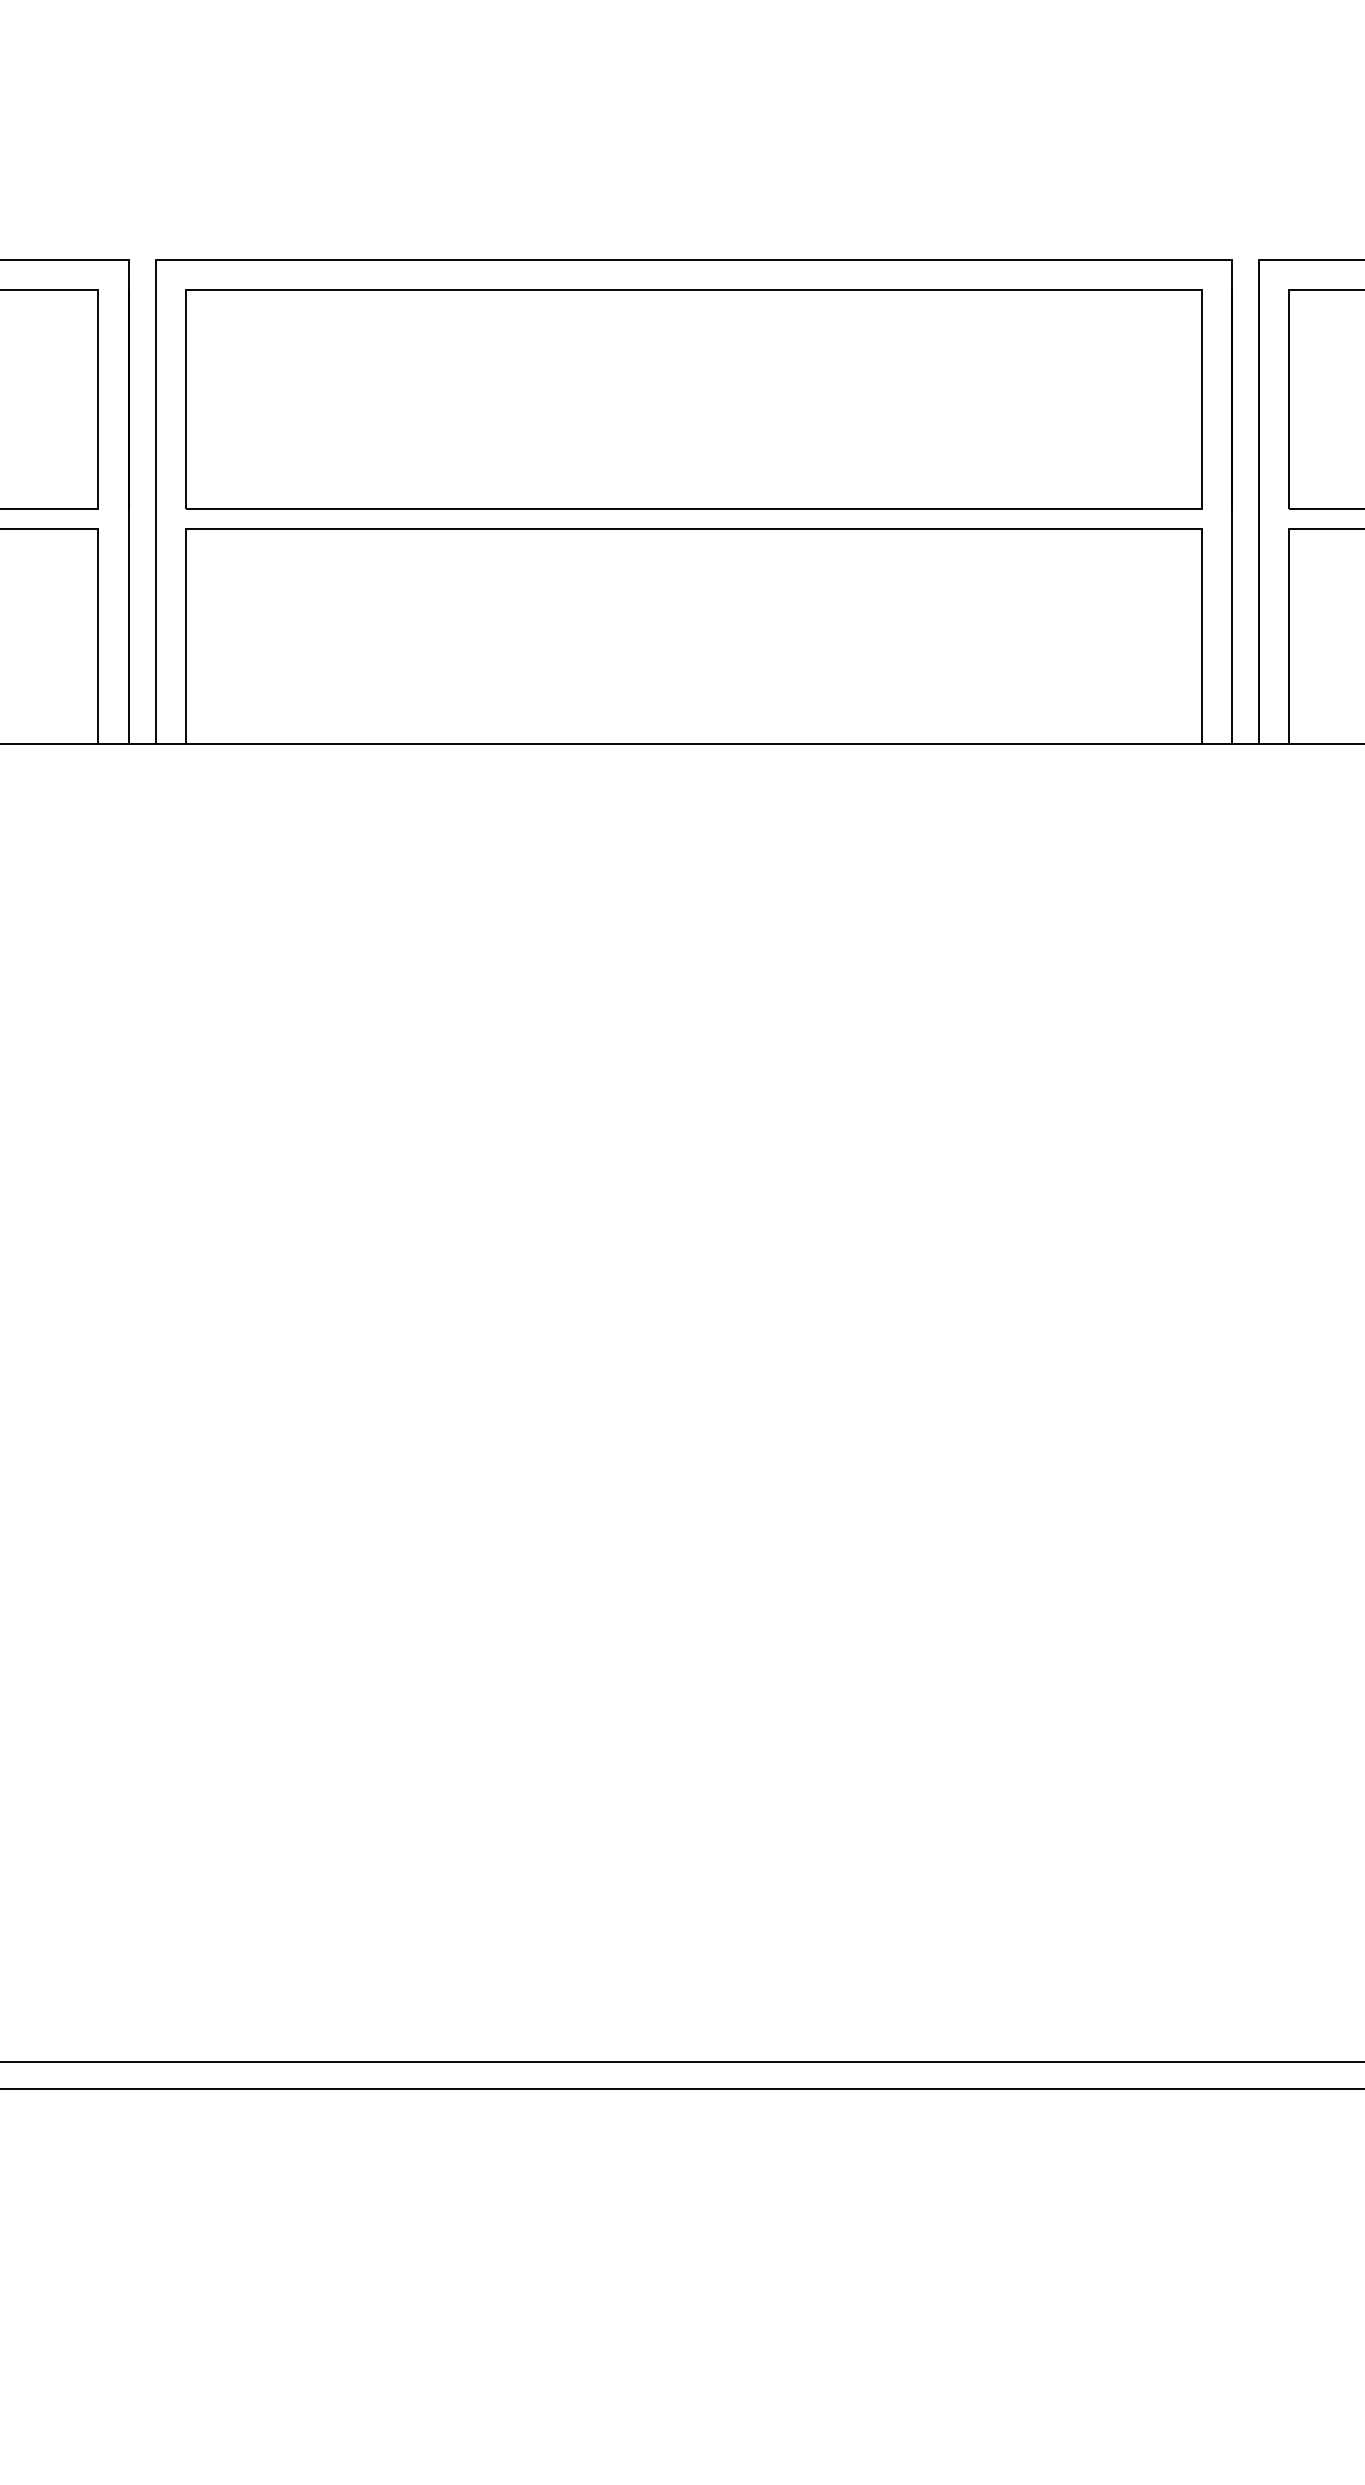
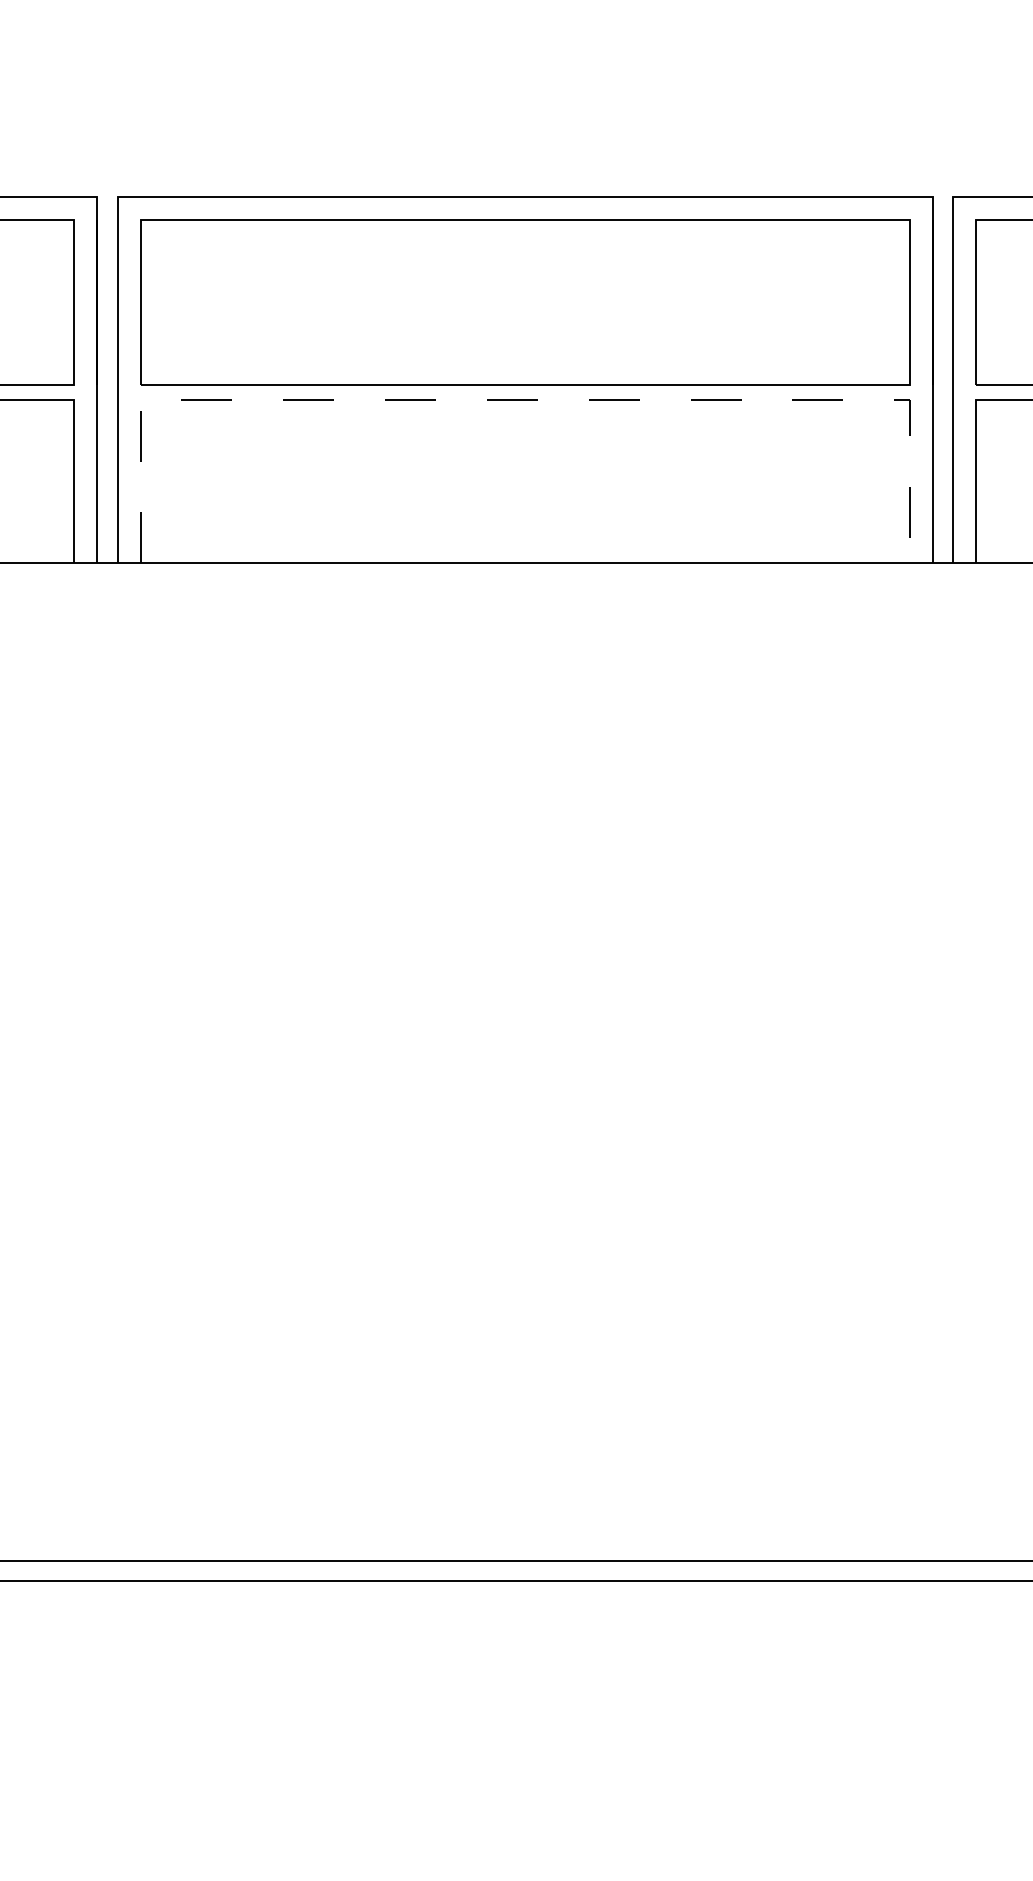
line: (693, 529) -> (524, 400), solid -> dashed

